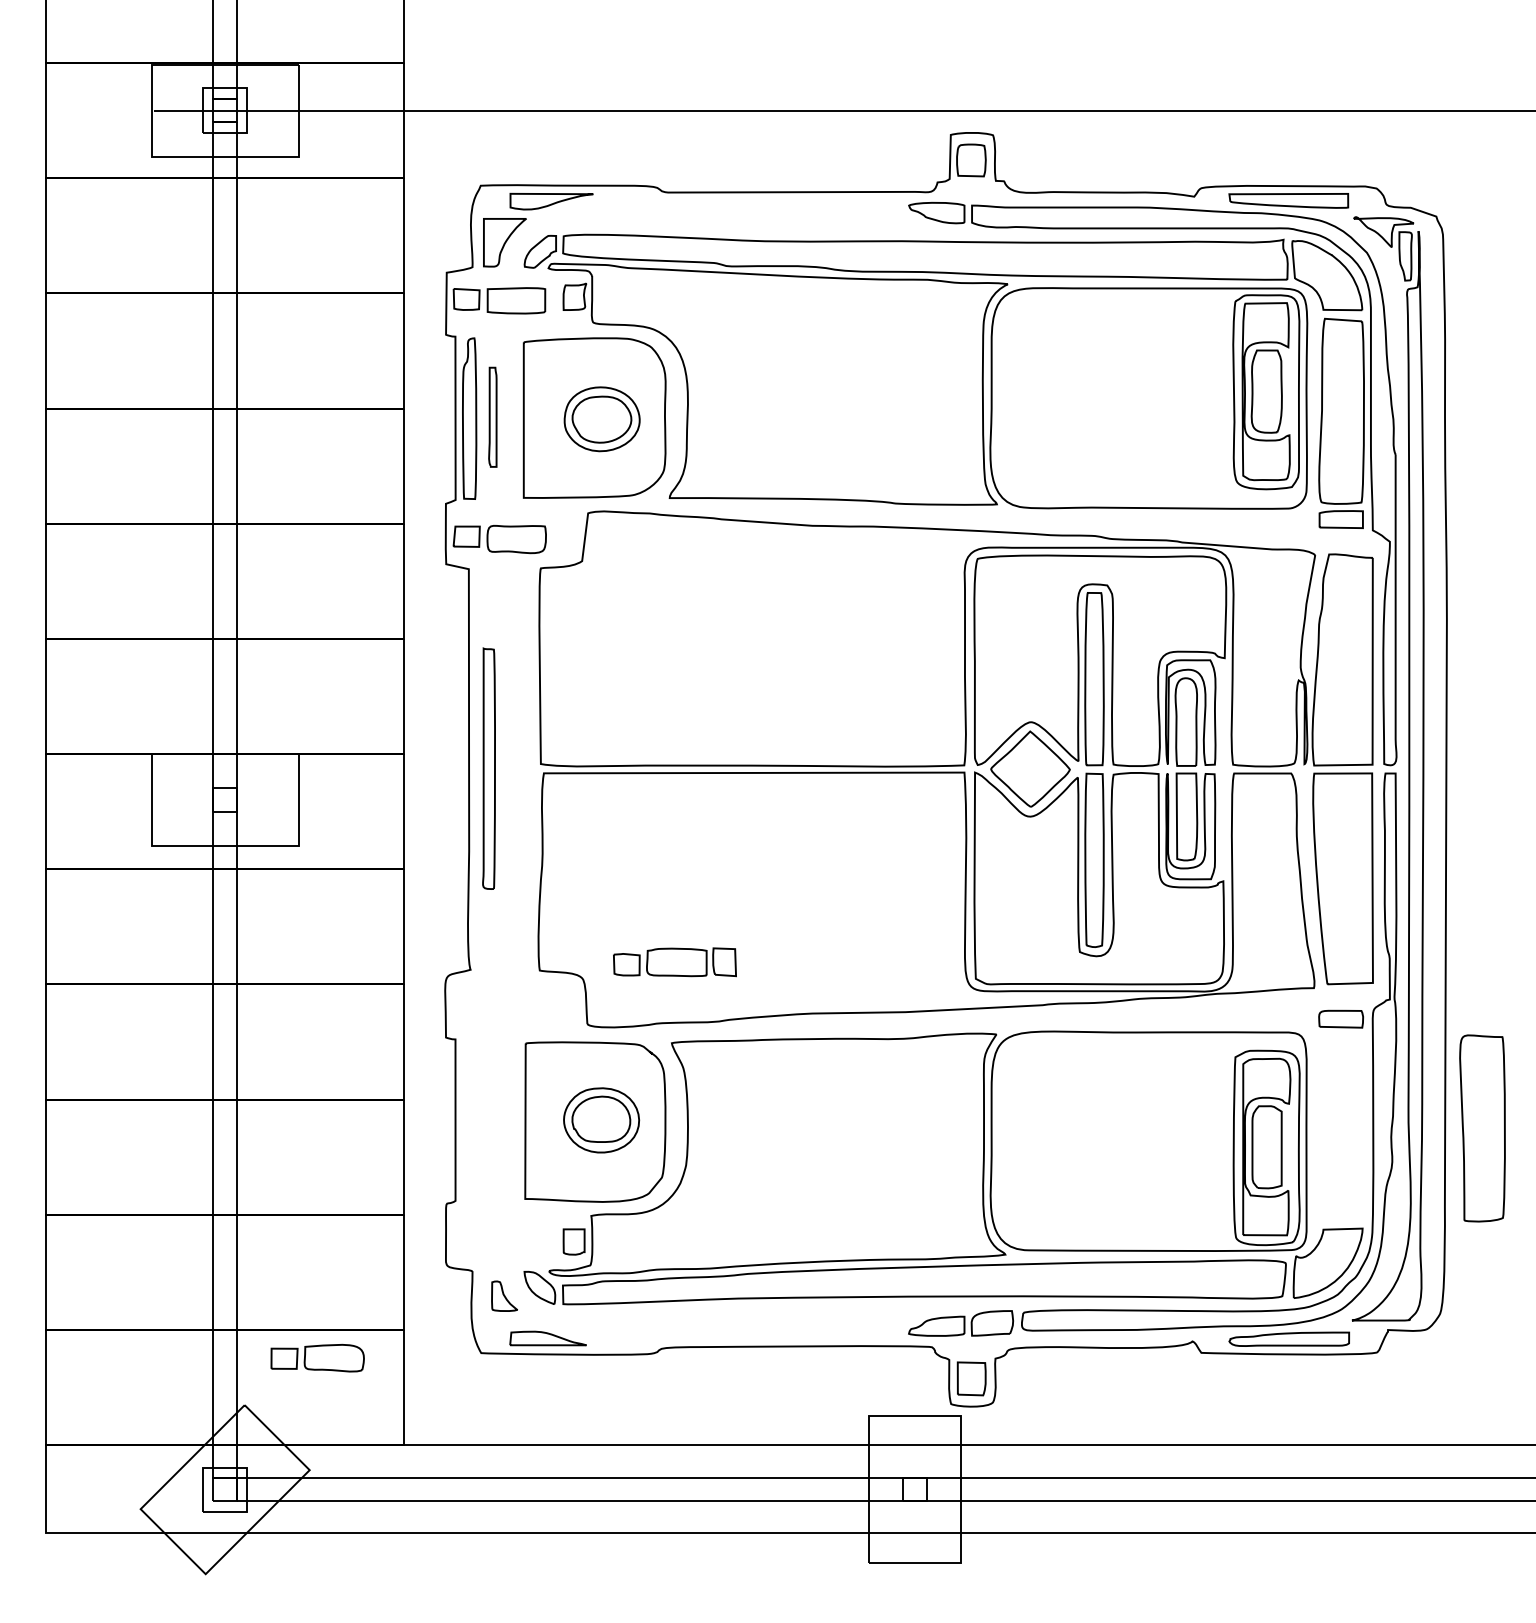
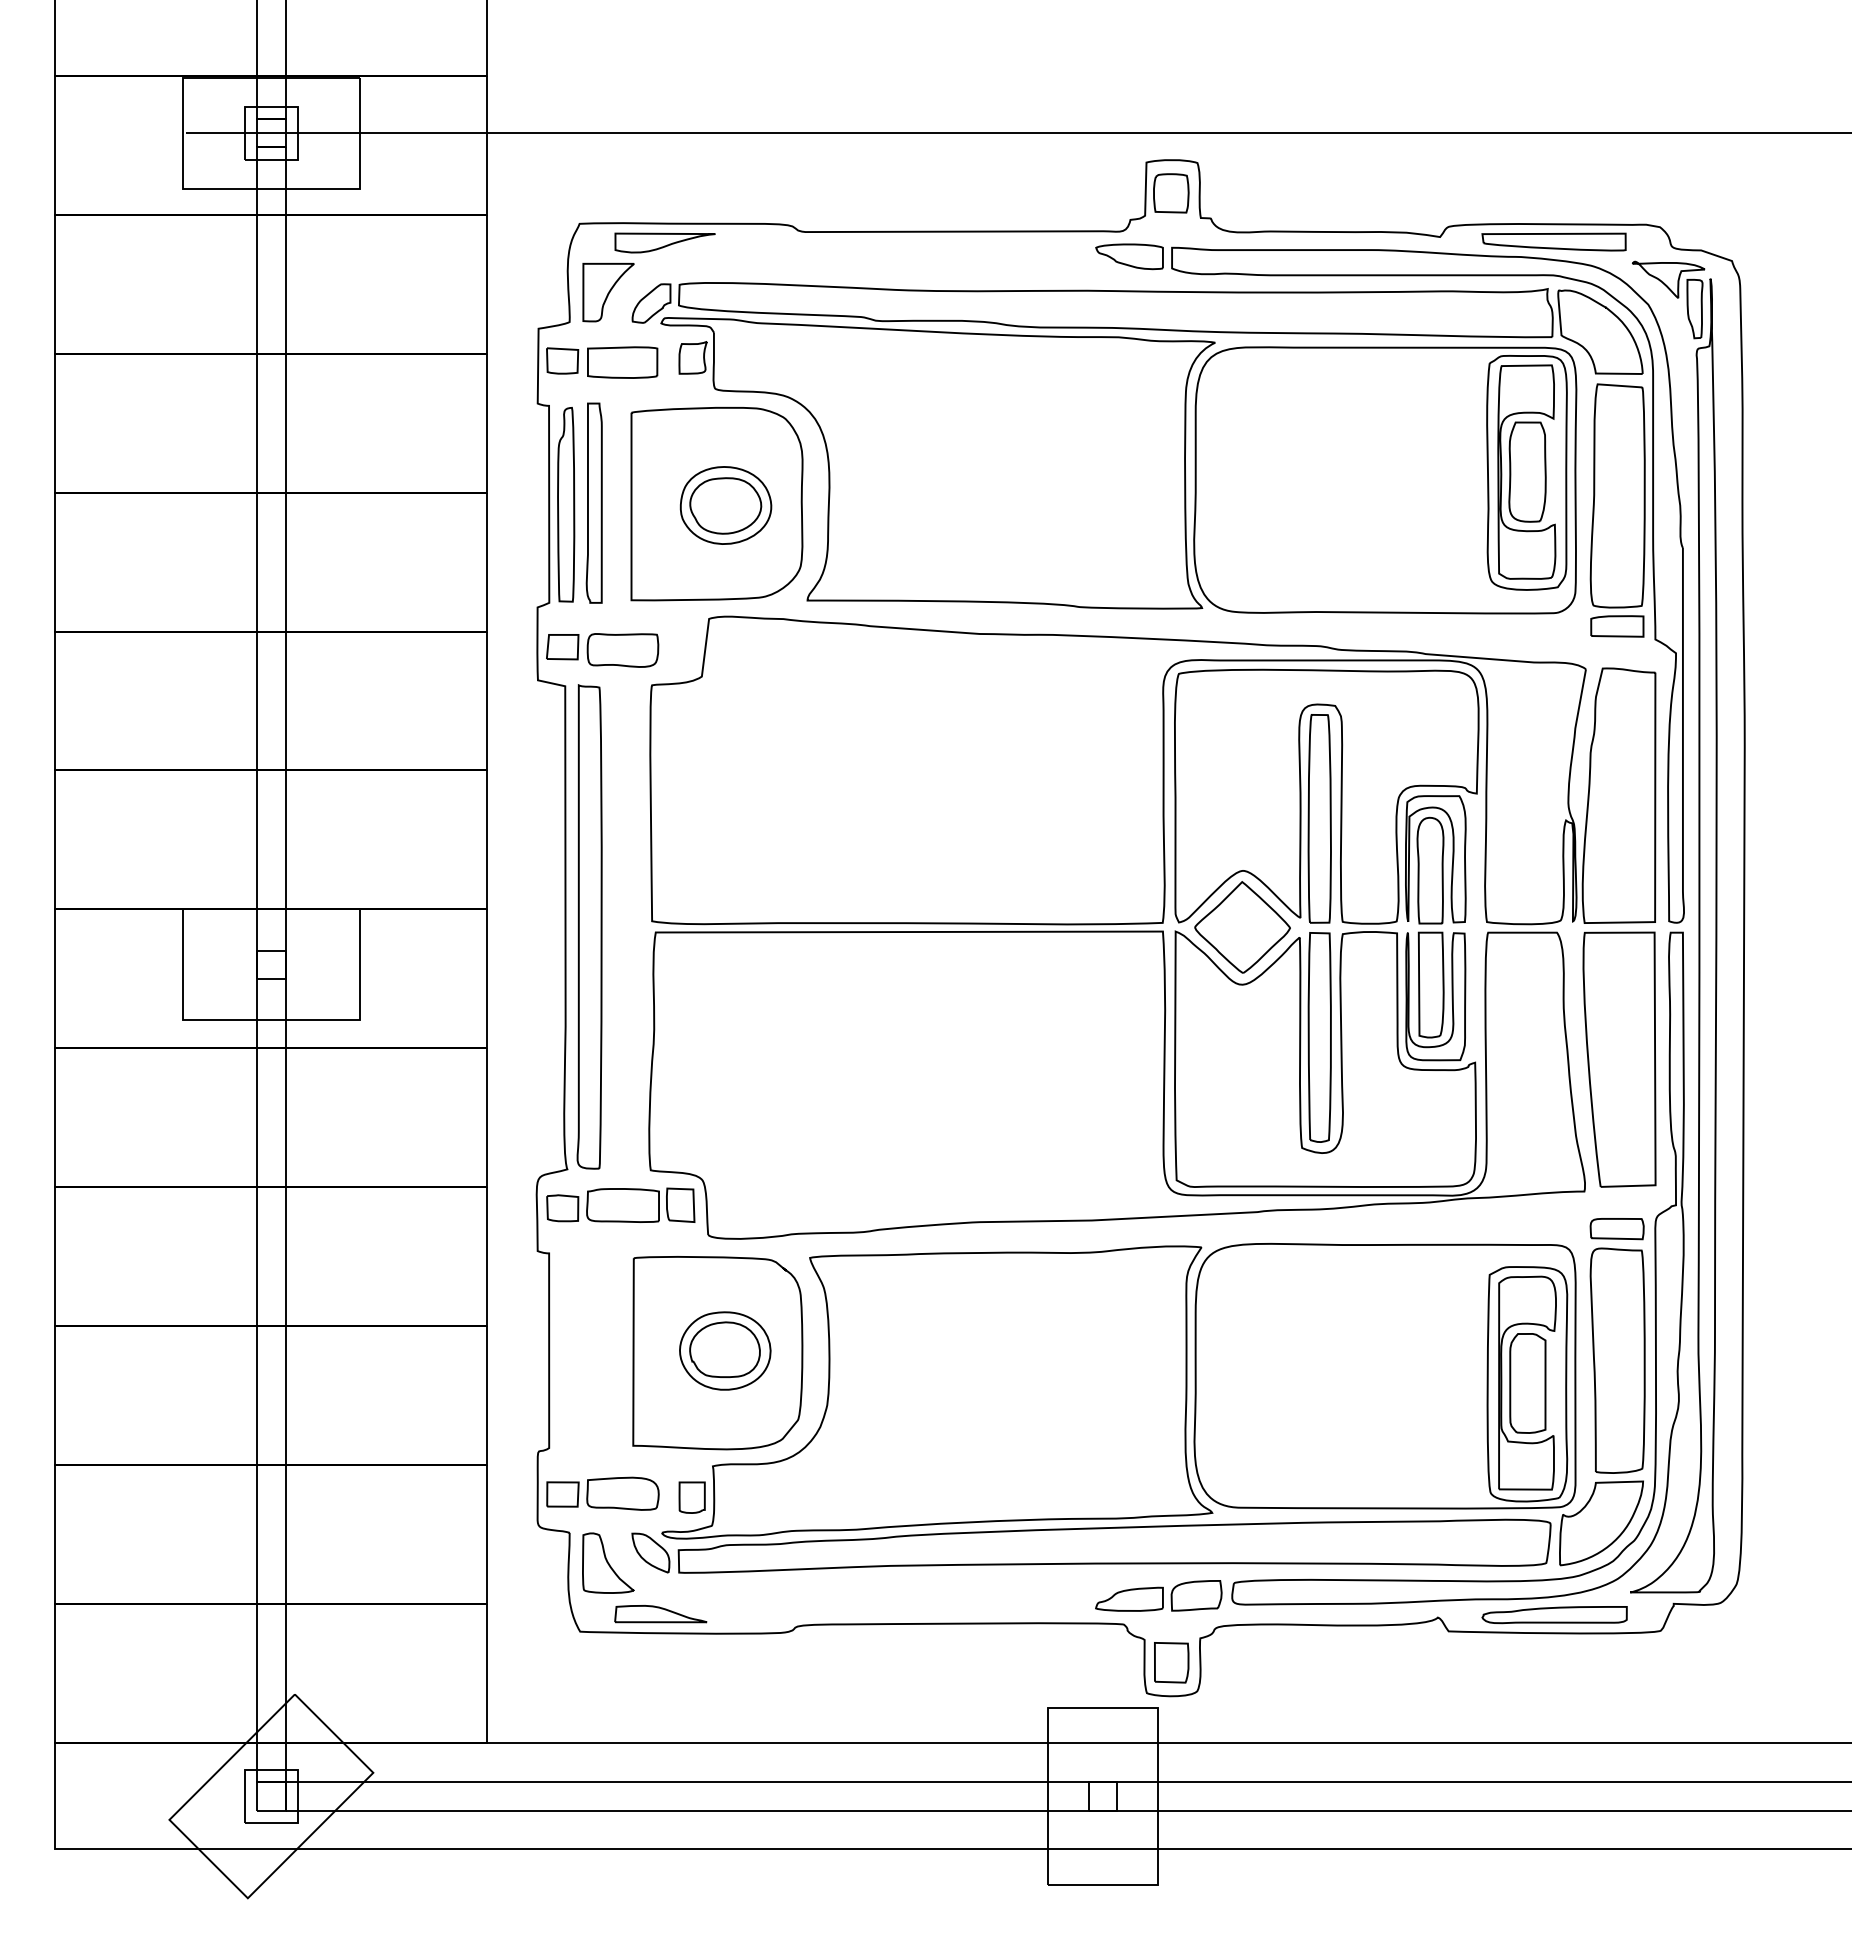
part: (492, 416) -> (593, 502), size x1.67
part: (488, 768) -> (589, 926), size x1.67
part: (674, 961) -> (620, 1204), moved
part: (1482, 1128) -> (1617, 1360), moved
part: (504, 1295) -> (608, 1562), size x1.67
part: (317, 1357) -> (602, 1493), moved

